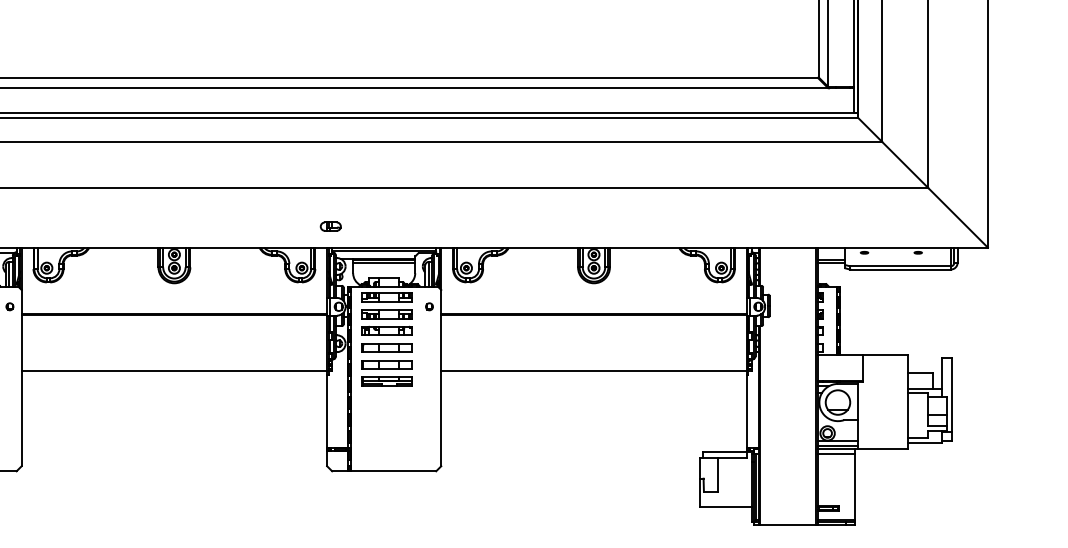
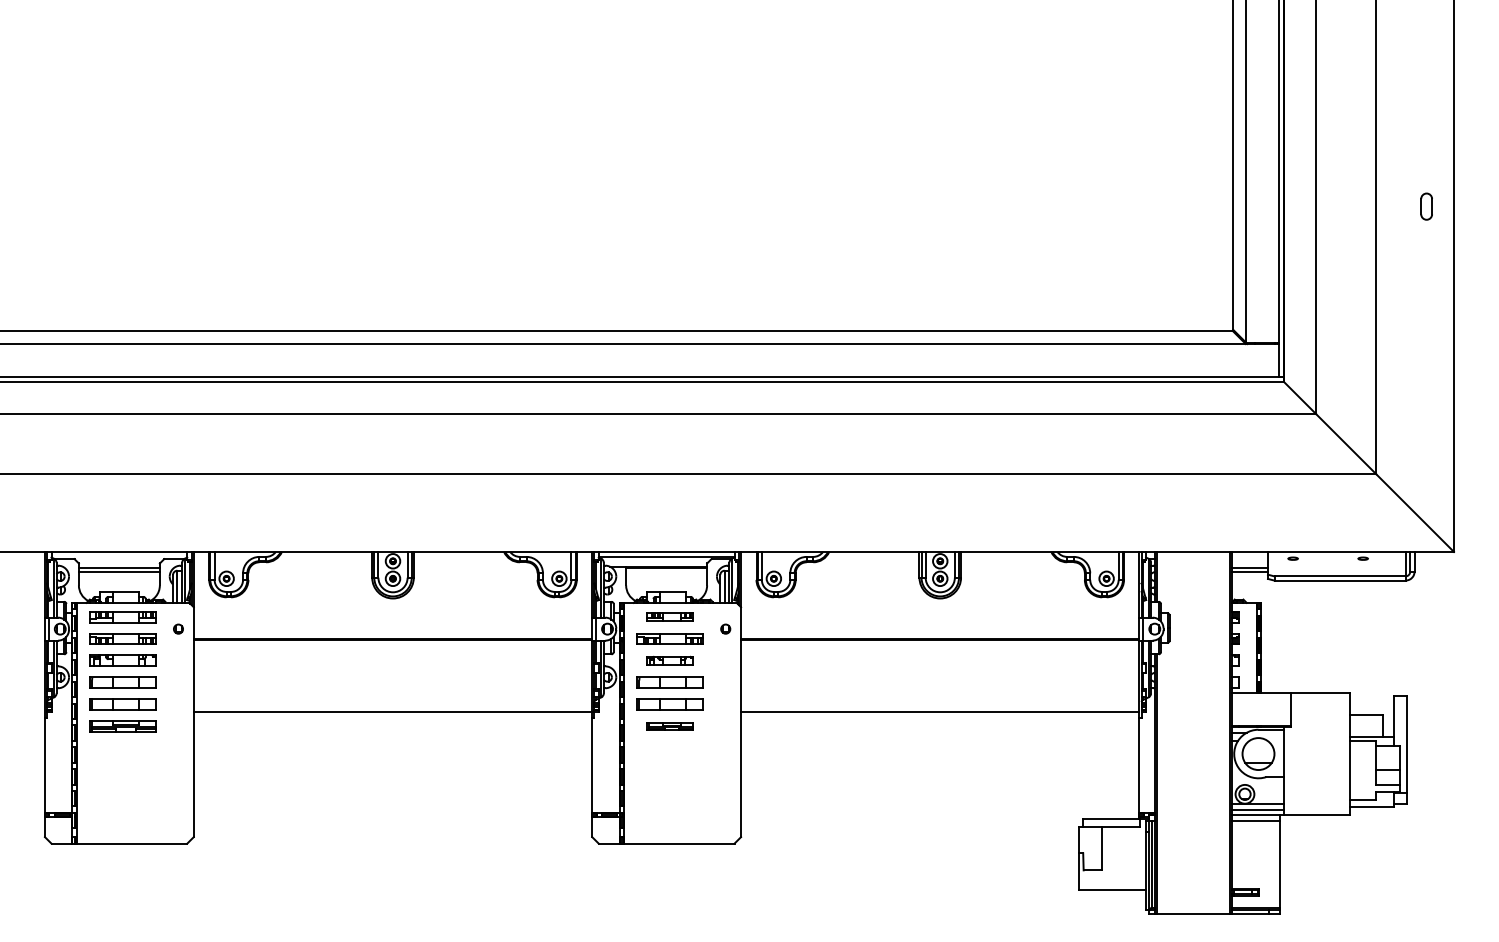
part: (330, 226) -> (596, 524), removed
line: (384, 262) -> (666, 571), removed
part: (386, 297) -> (669, 617), size x0.7
part: (386, 330) -> (669, 660), size x0.7
part: (386, 381) -> (669, 726), size x0.7

